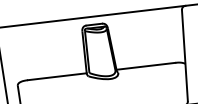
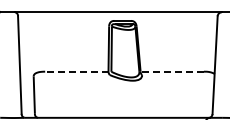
line: (146, 66) -> (172, 71), solid -> dashed
line: (57, 76) -> (76, 71), solid -> dashed

